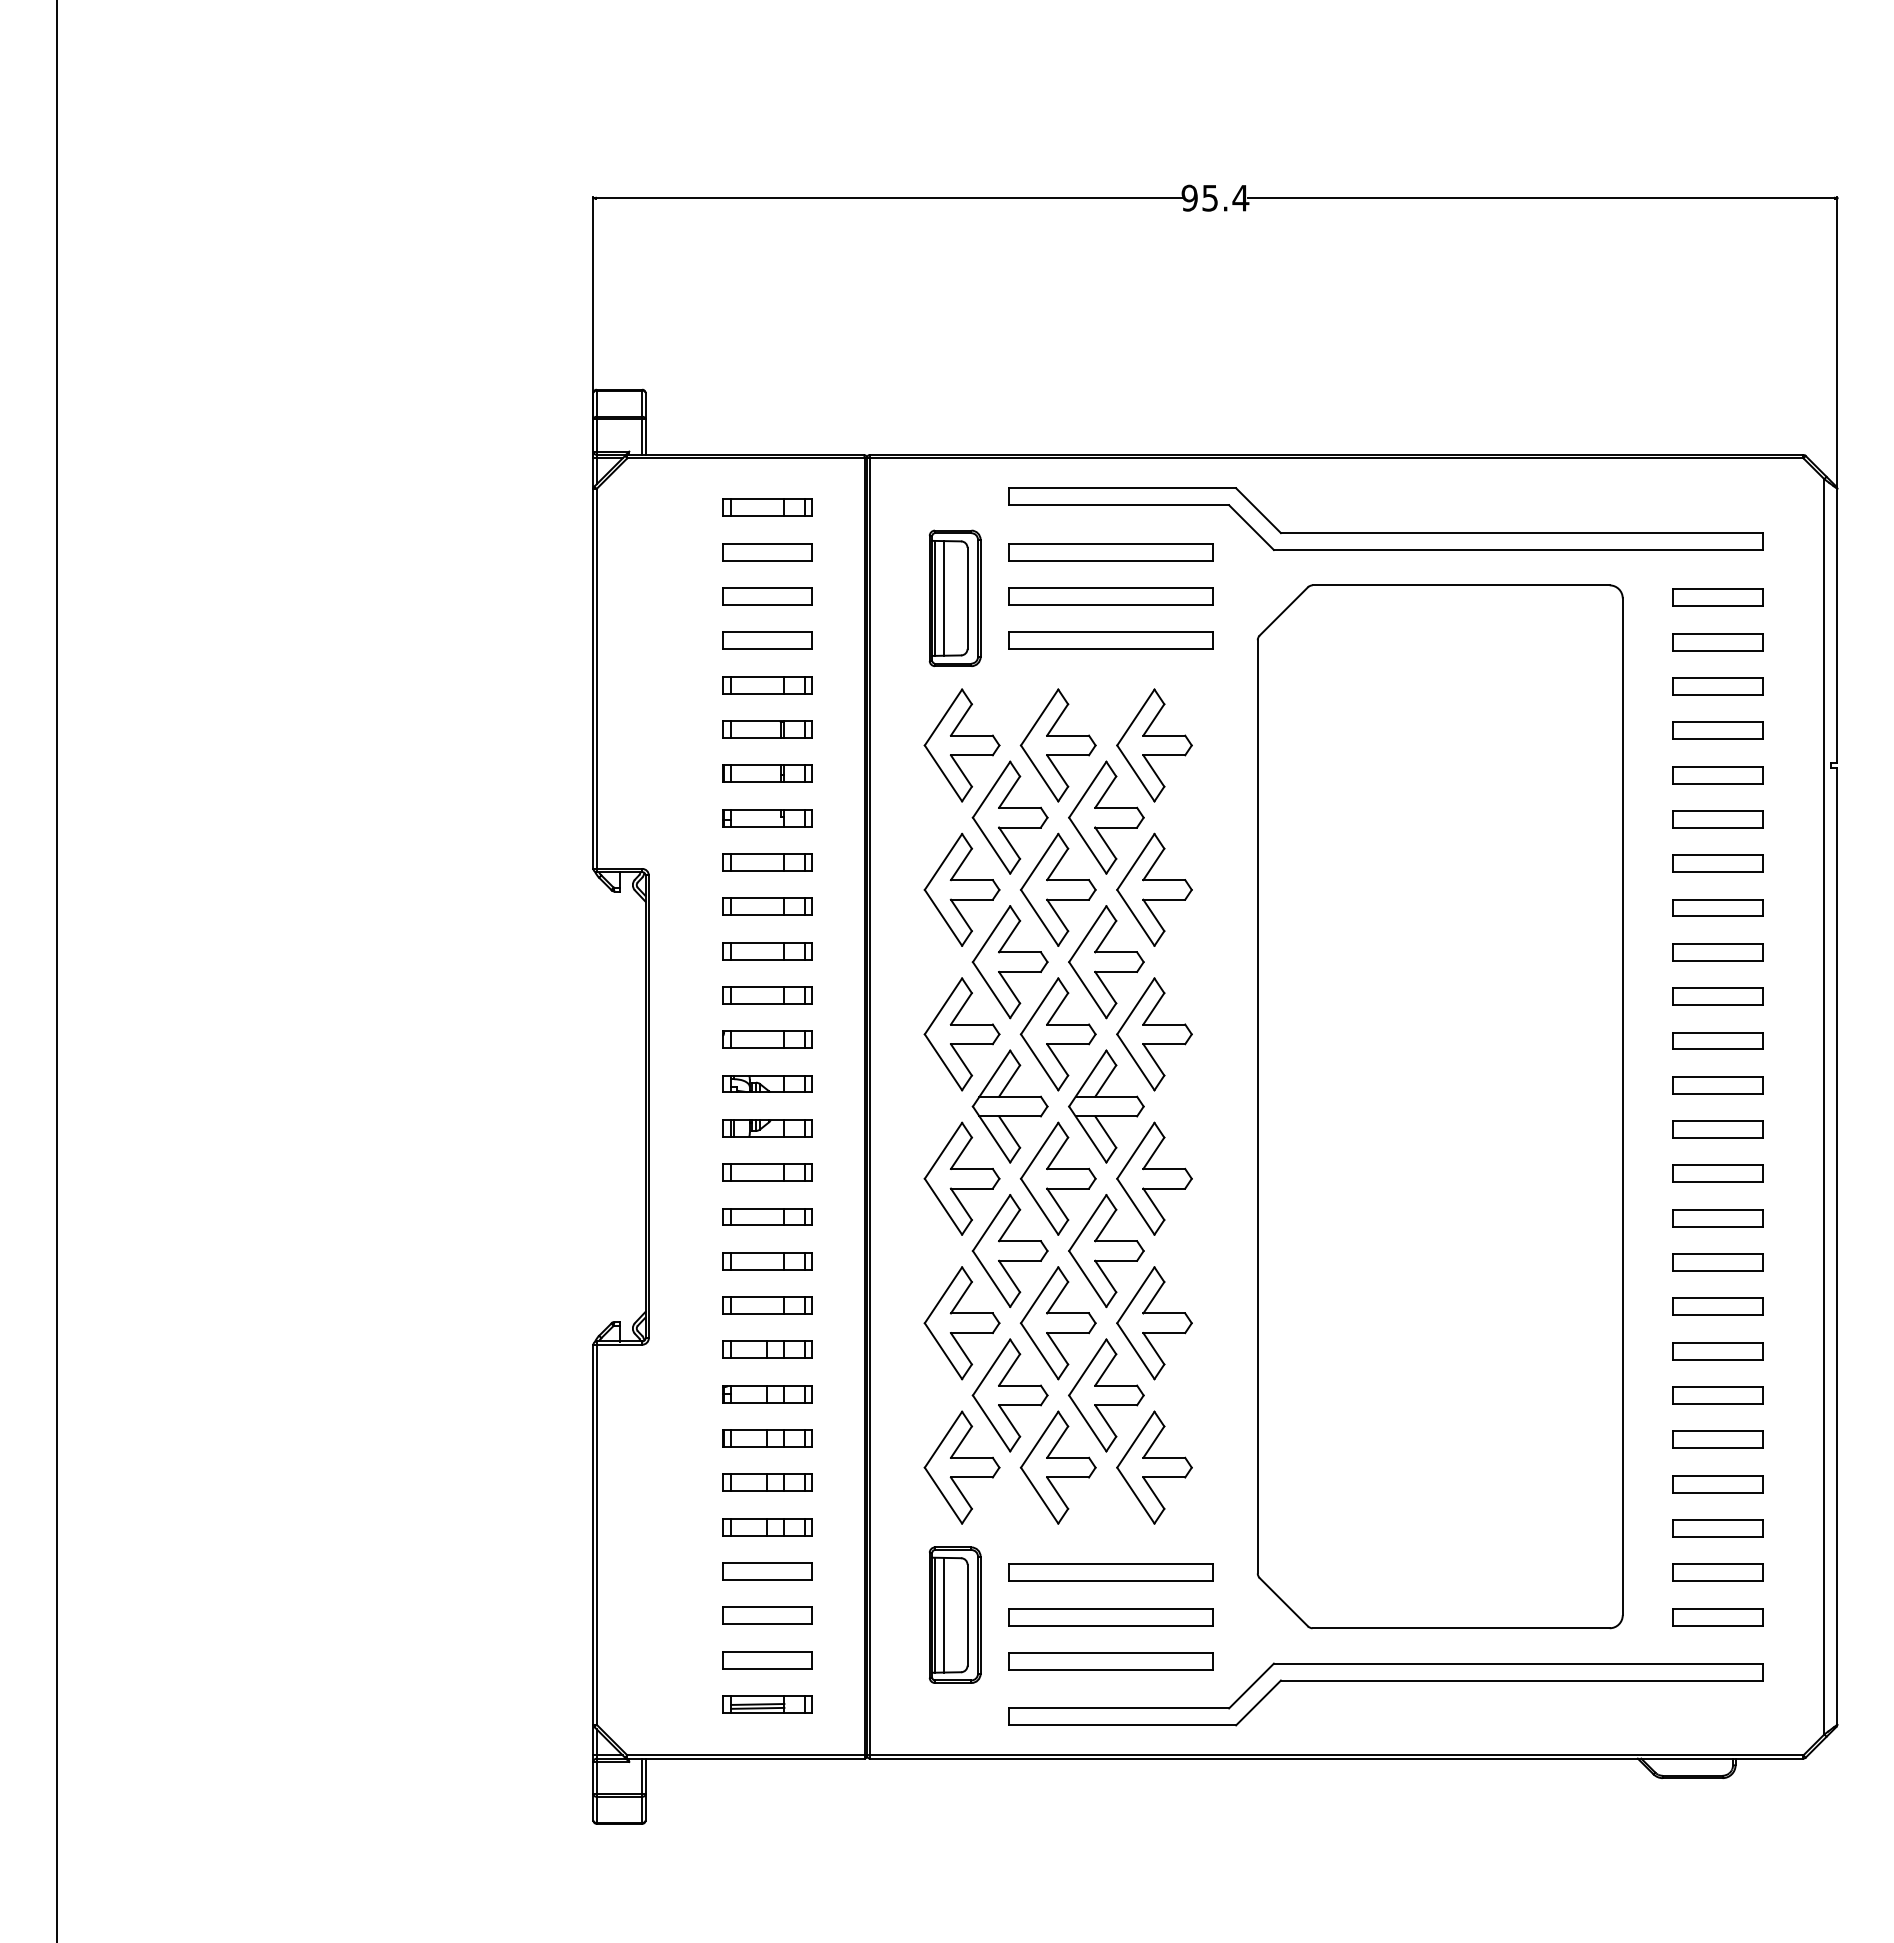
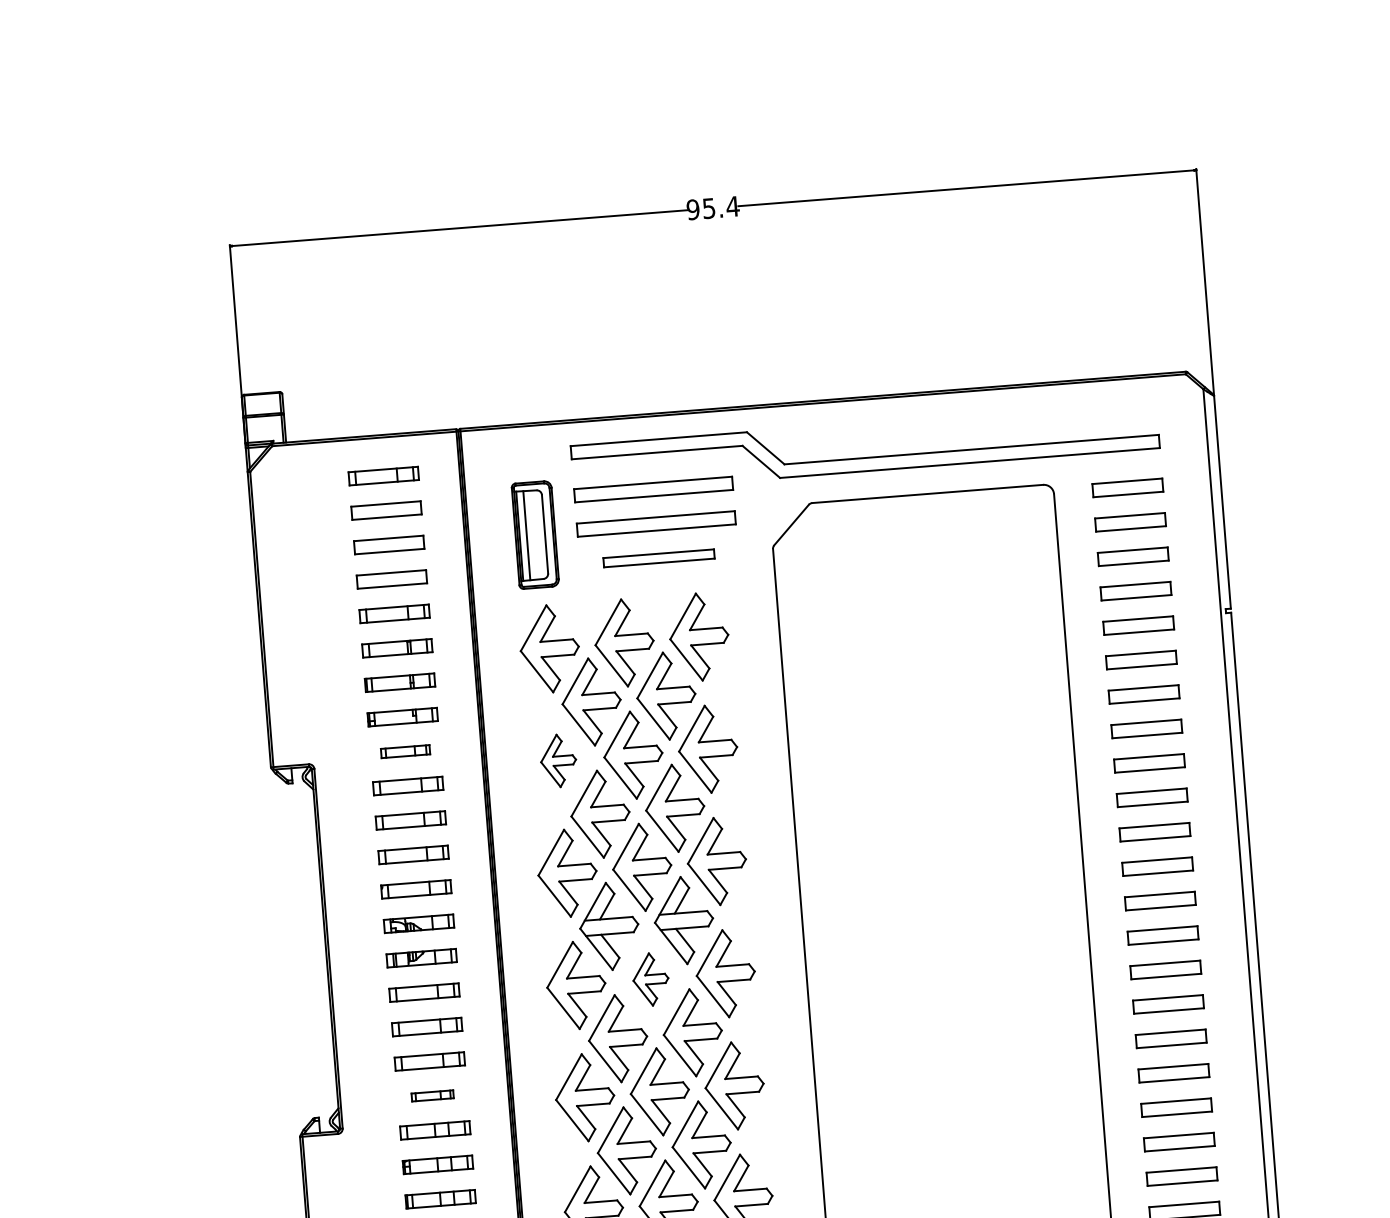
part: (1110, 640) -> (658, 558), size x0.7
part: (767, 862) -> (405, 751), size x0.7
part: (961, 889) -> (558, 760), size x0.6
part: (1057, 1178) -> (650, 979), size x0.6
part: (767, 1305) -> (432, 1095), size x0.6

